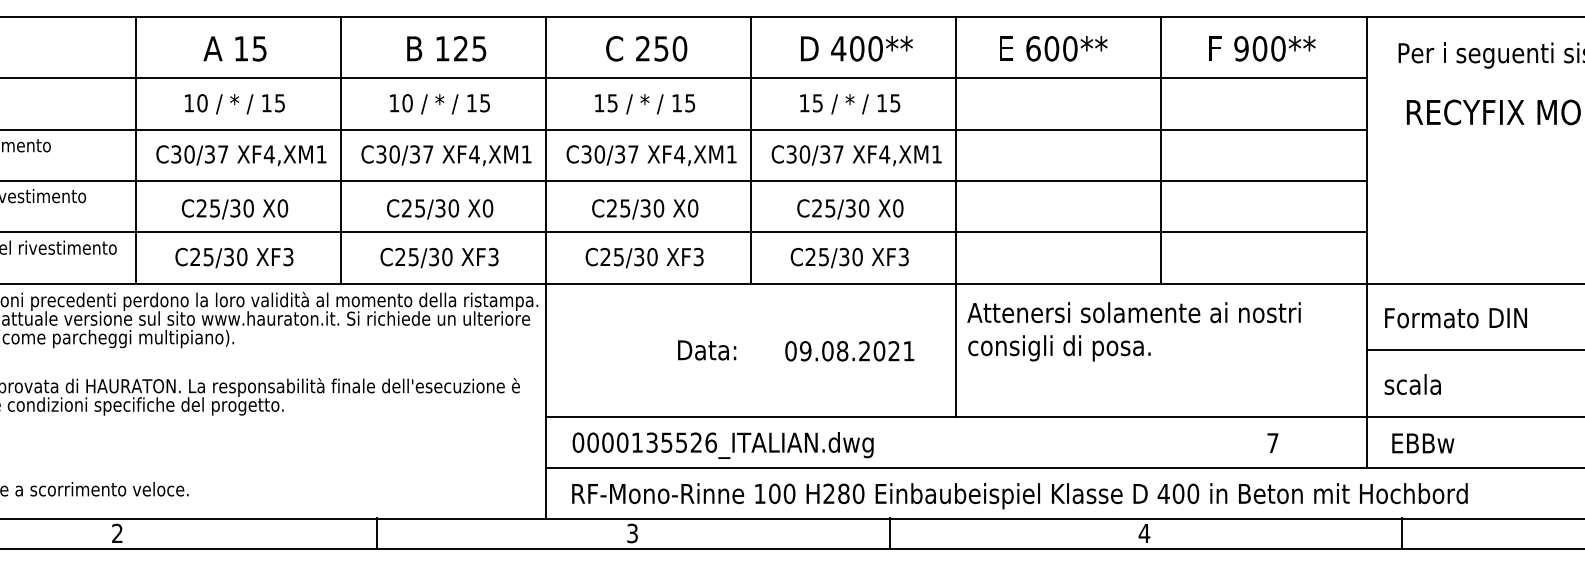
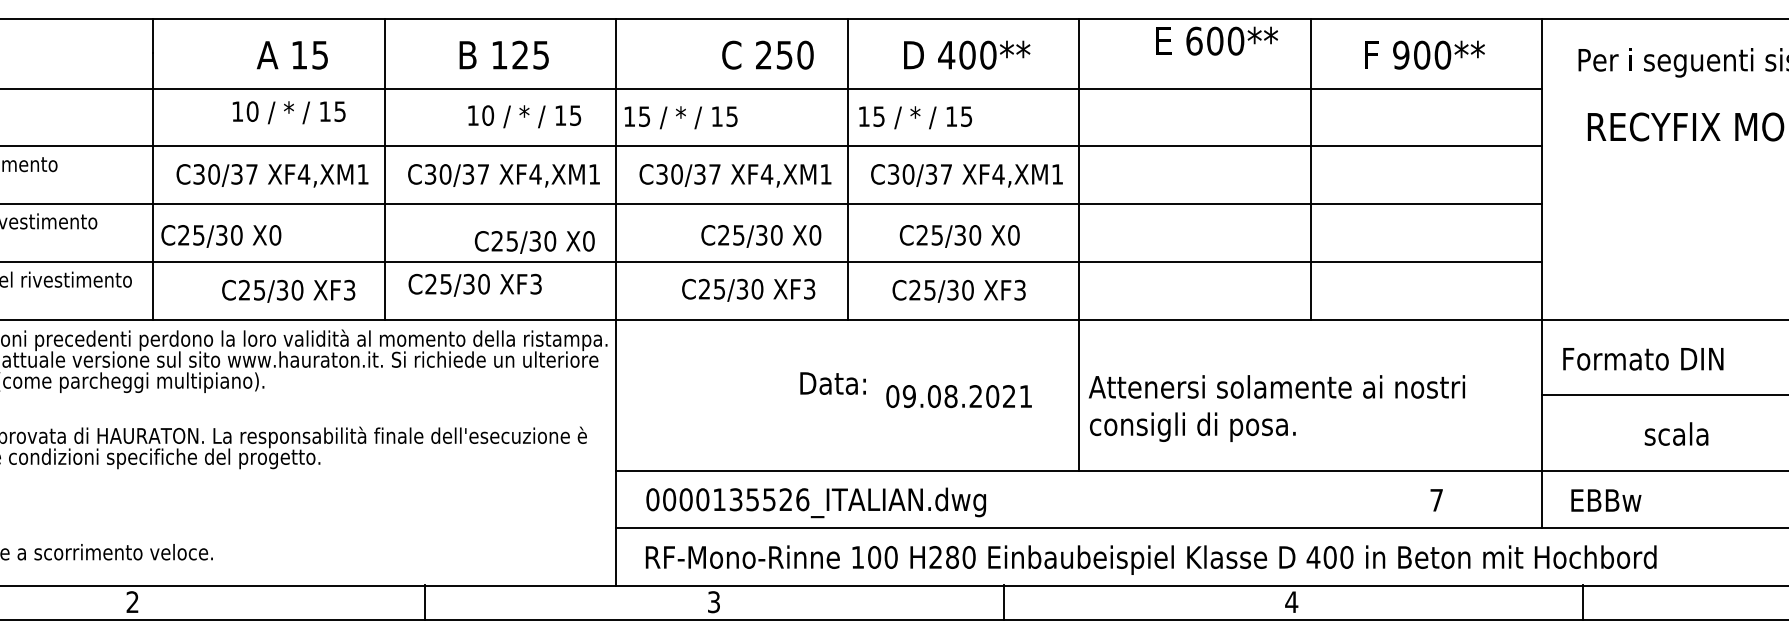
text: (646, 48) -> (767, 54), moved
text: (1053, 48) -> (1216, 40), moved
text: (234, 49) -> (291, 55), moved
text: (234, 104) -> (288, 112), moved
text: (439, 104) -> (524, 116), moved
text: (644, 104) -> (680, 117), moved
text: (850, 104) -> (915, 117), moved
text: (235, 209) -> (221, 236), moved
text: (439, 209) -> (534, 242), moved
text: (645, 209) -> (761, 236), moved
text: (234, 257) -> (288, 290), moved
text: (438, 257) -> (474, 284), moved
text: (644, 257) -> (748, 289), moved
text: (1133, 331) -> (1276, 408), moved
text: (706, 350) -> (832, 383), moved
text: (1412, 384) -> (1676, 433), moved

